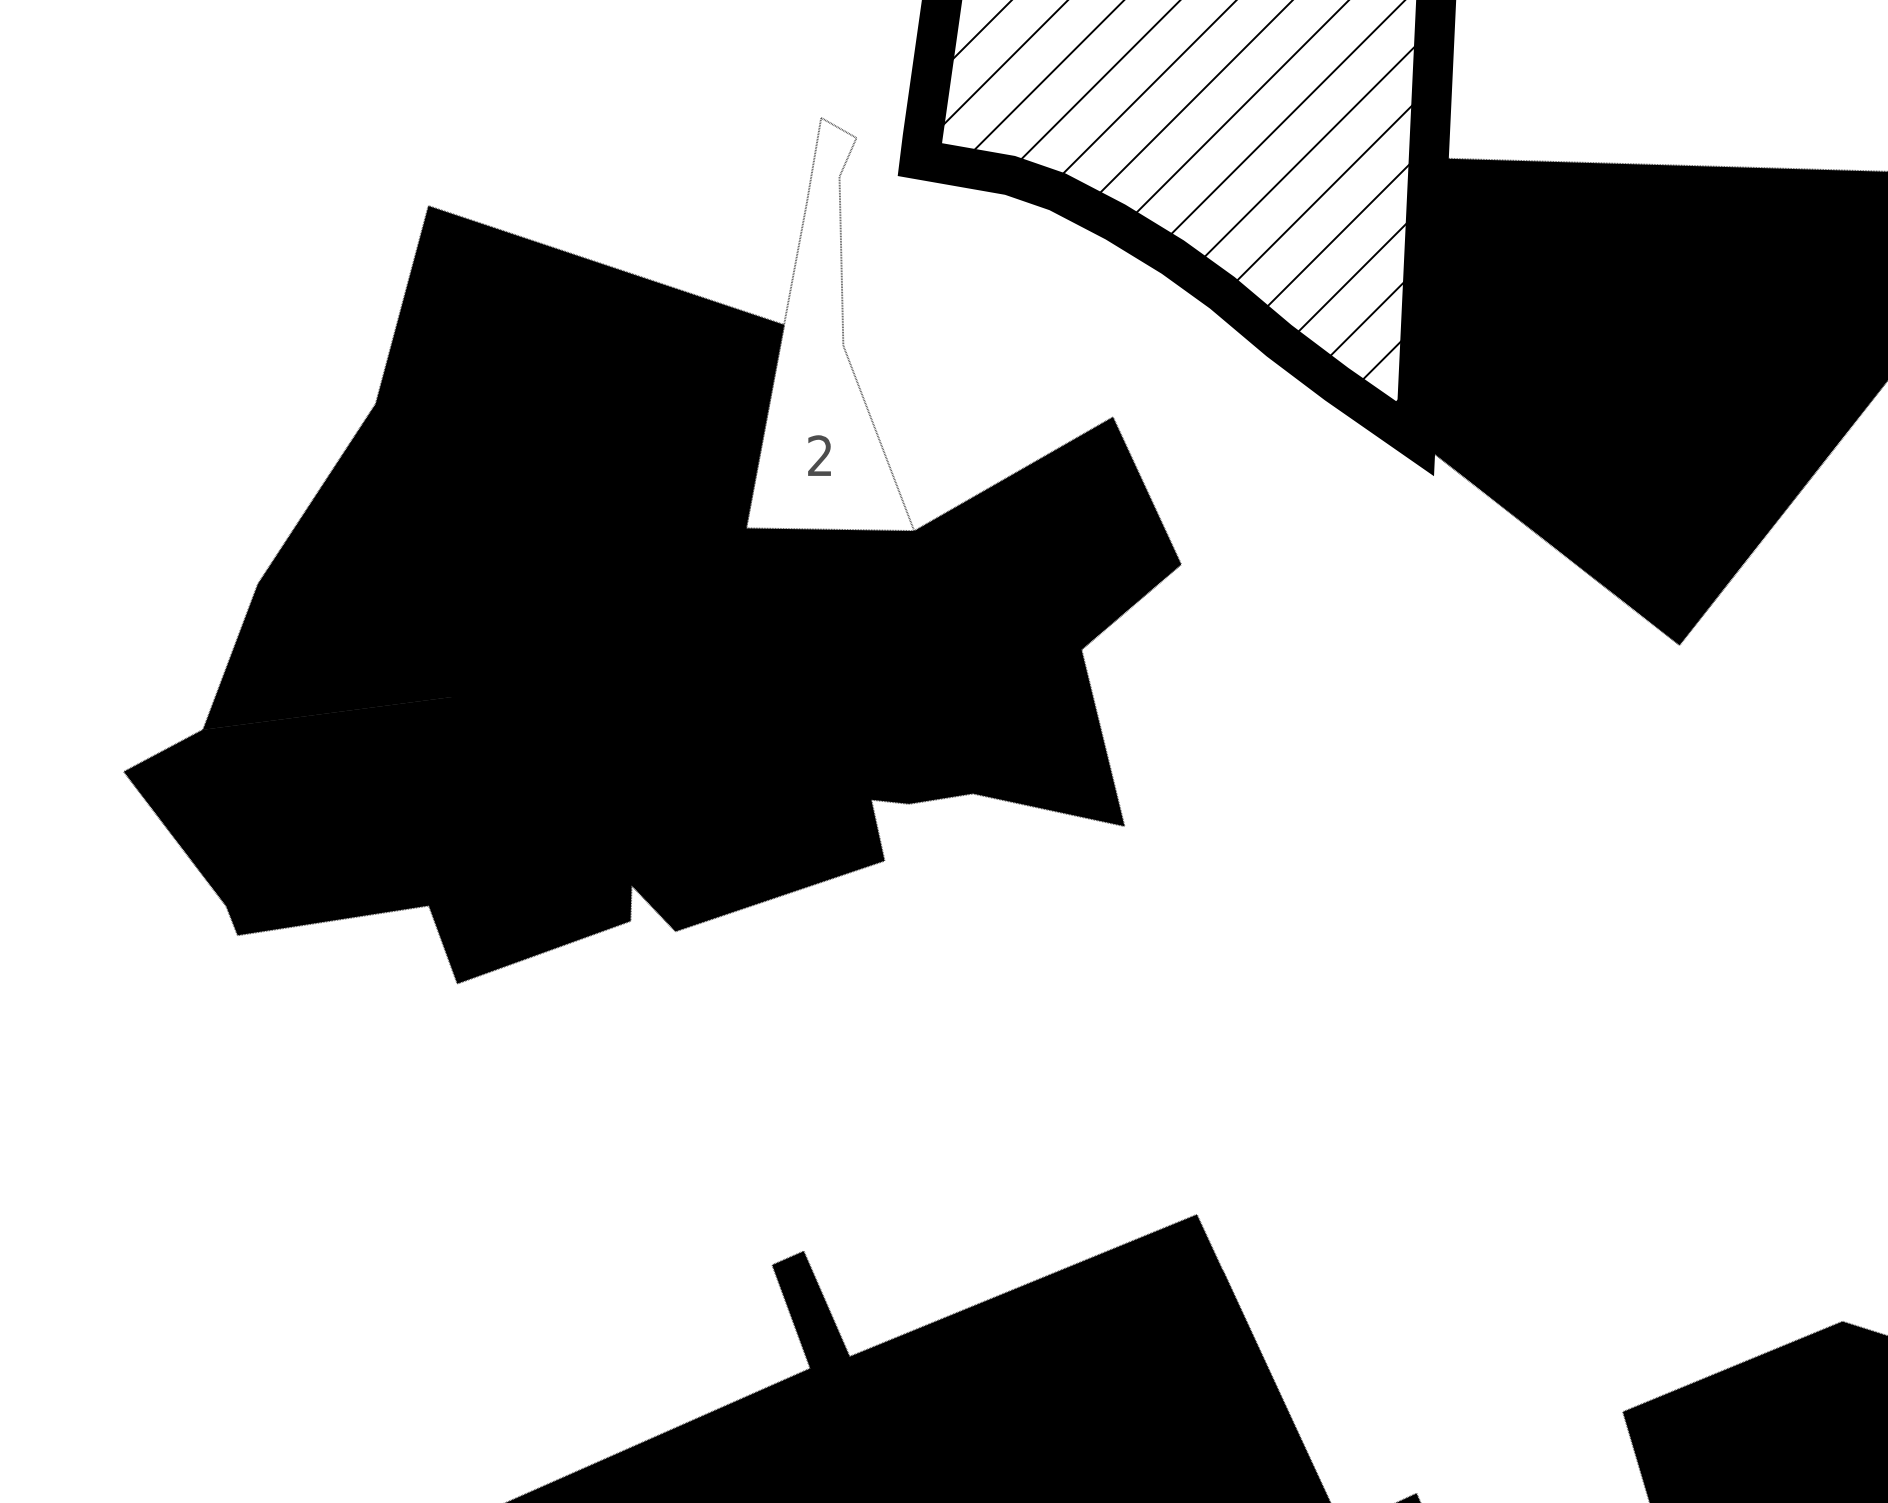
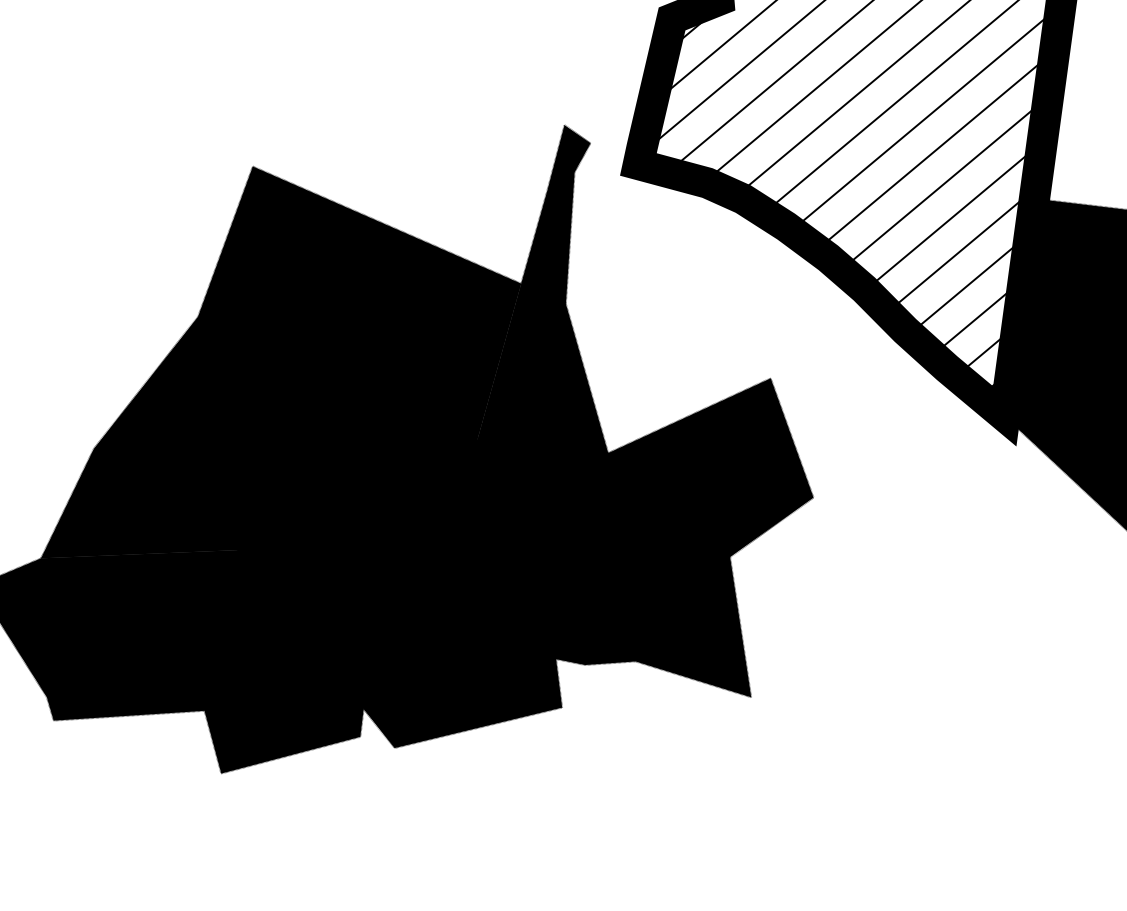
fill: (830, 327) -> (557, 288), added

